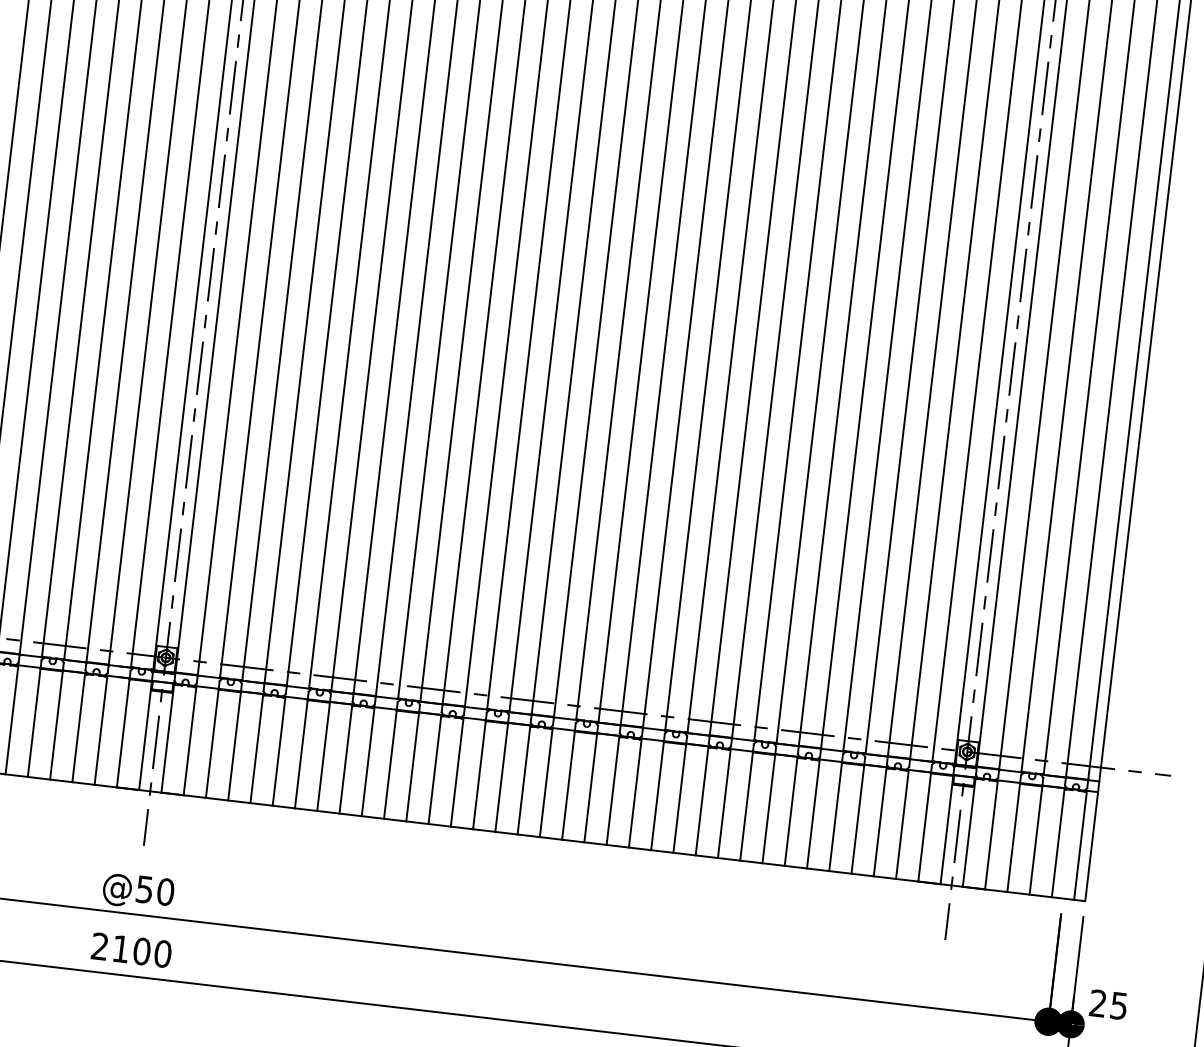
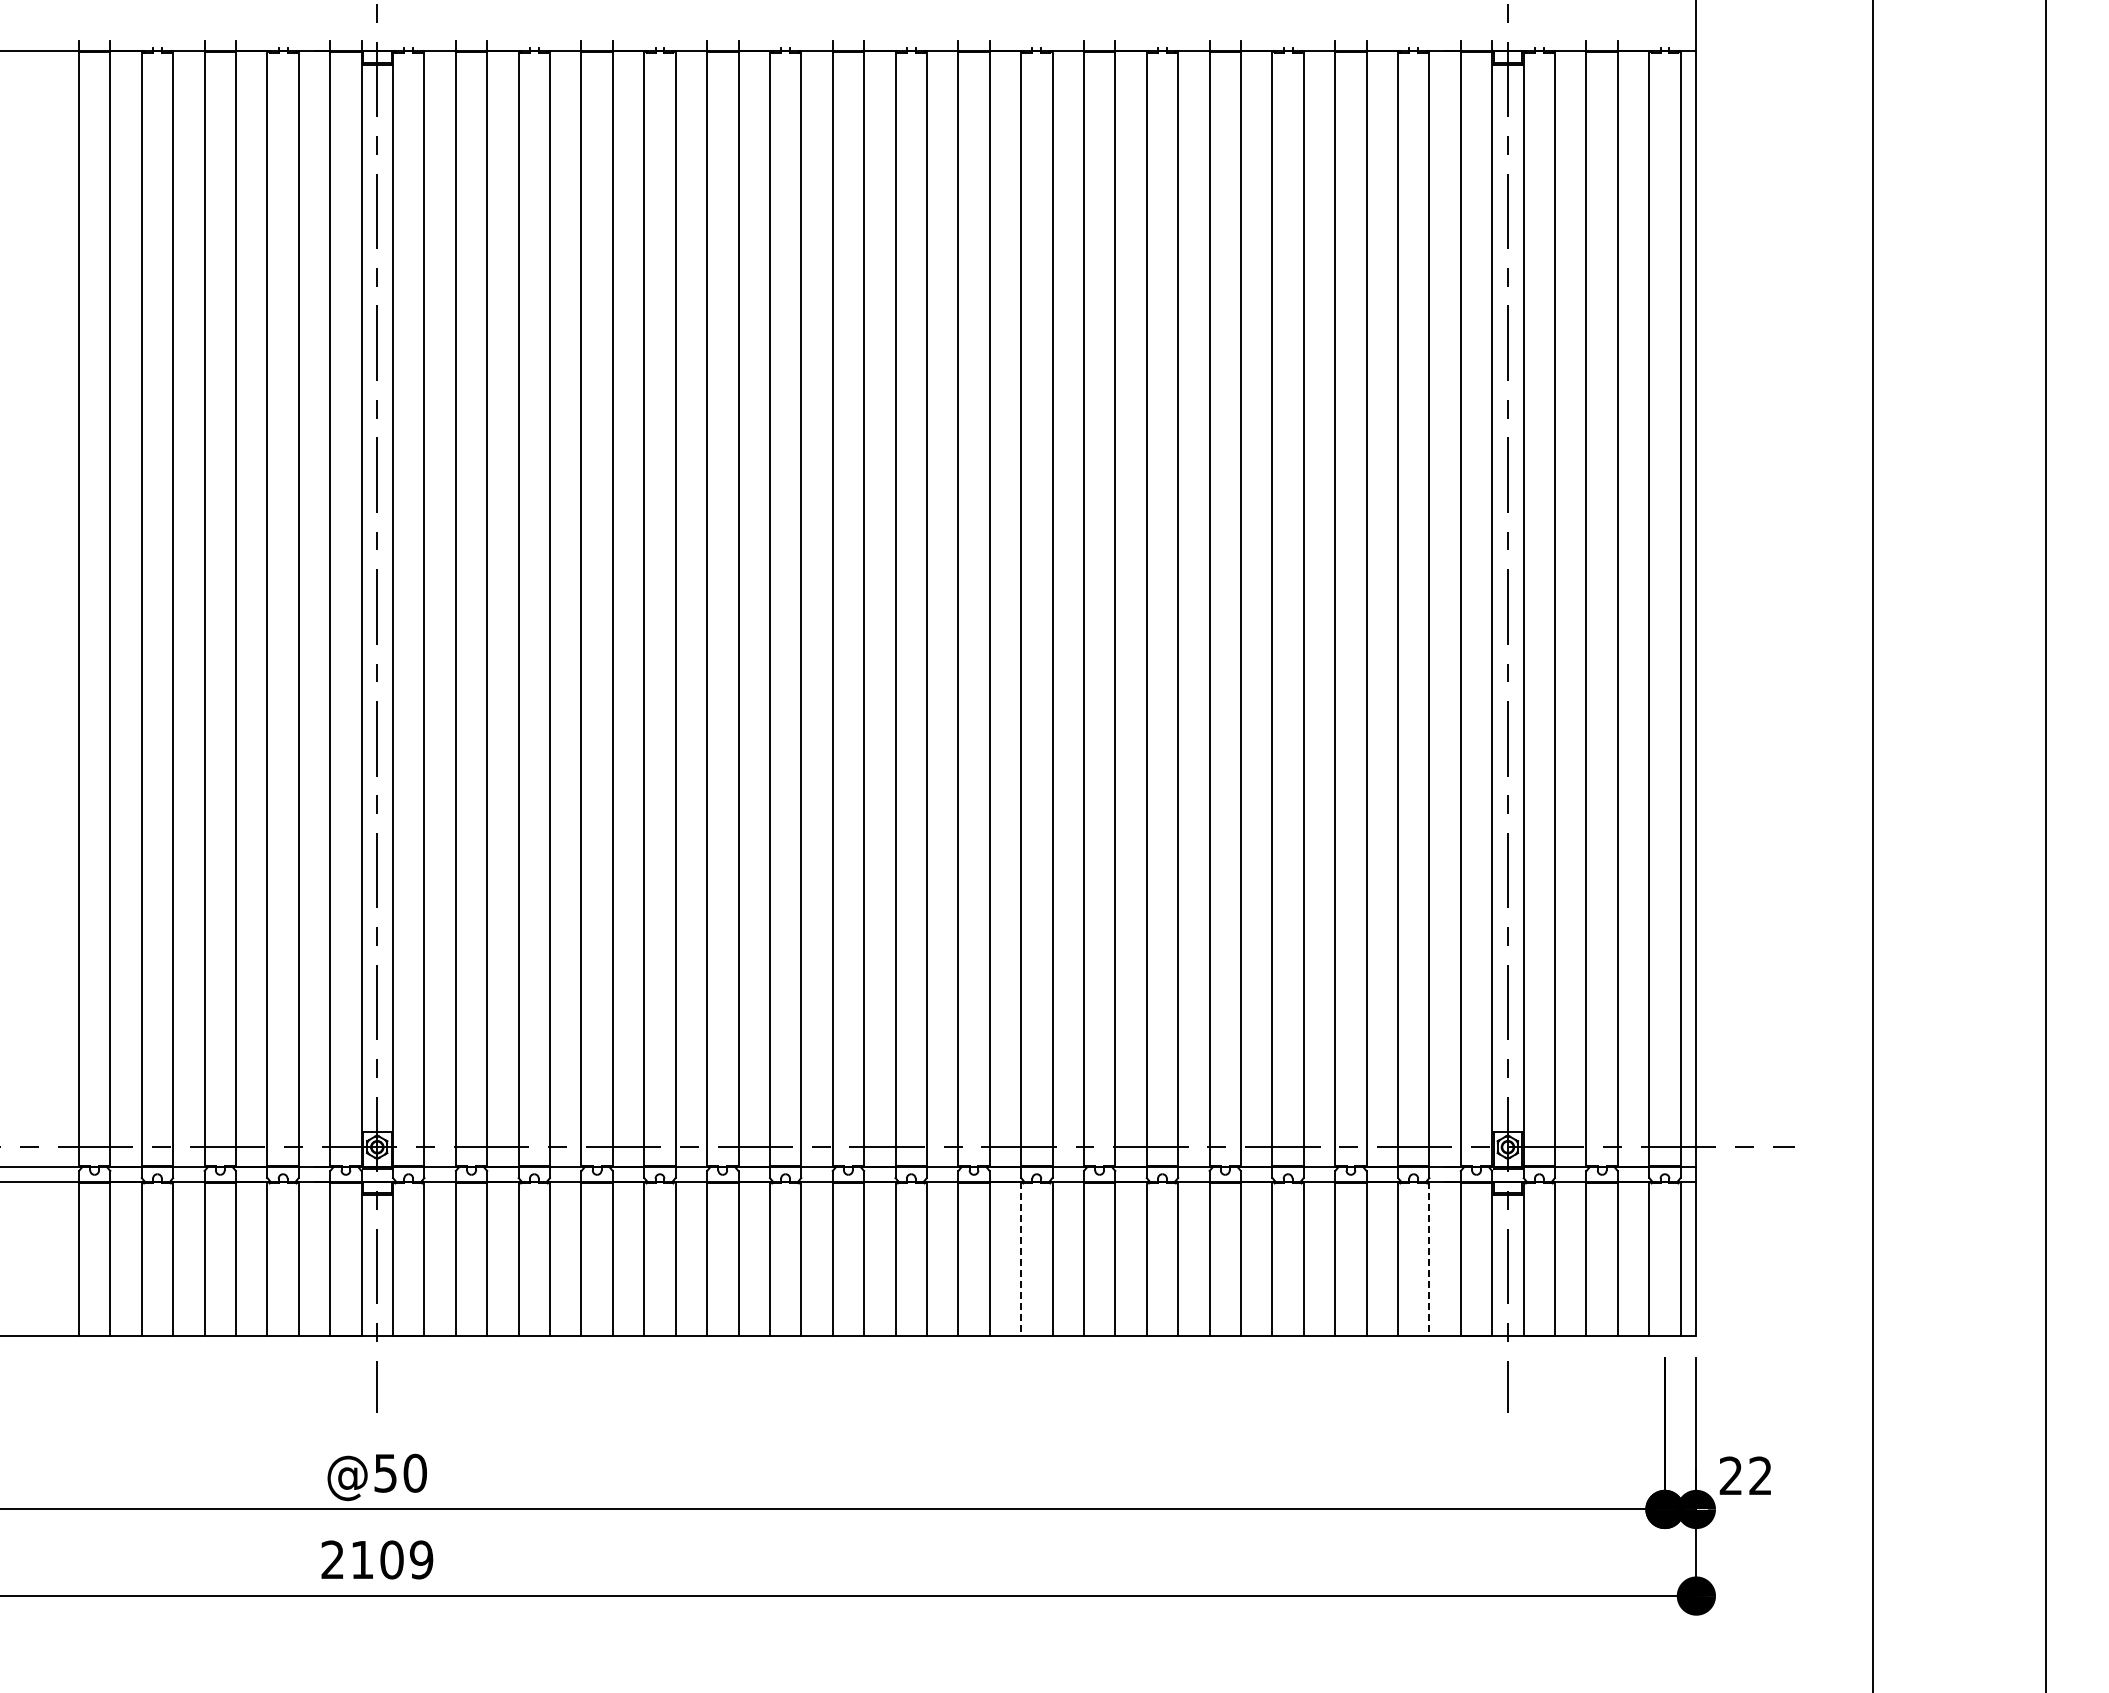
line: (613, 790) -> (1021, 1258), solid -> dashed
line: (902, 824) -> (1429, 1258), solid -> dashed
text: (162, 953) -> (421, 1559), 2100 -> 2109
text: (1119, 1005) -> (1760, 1475), 25 -> 22

